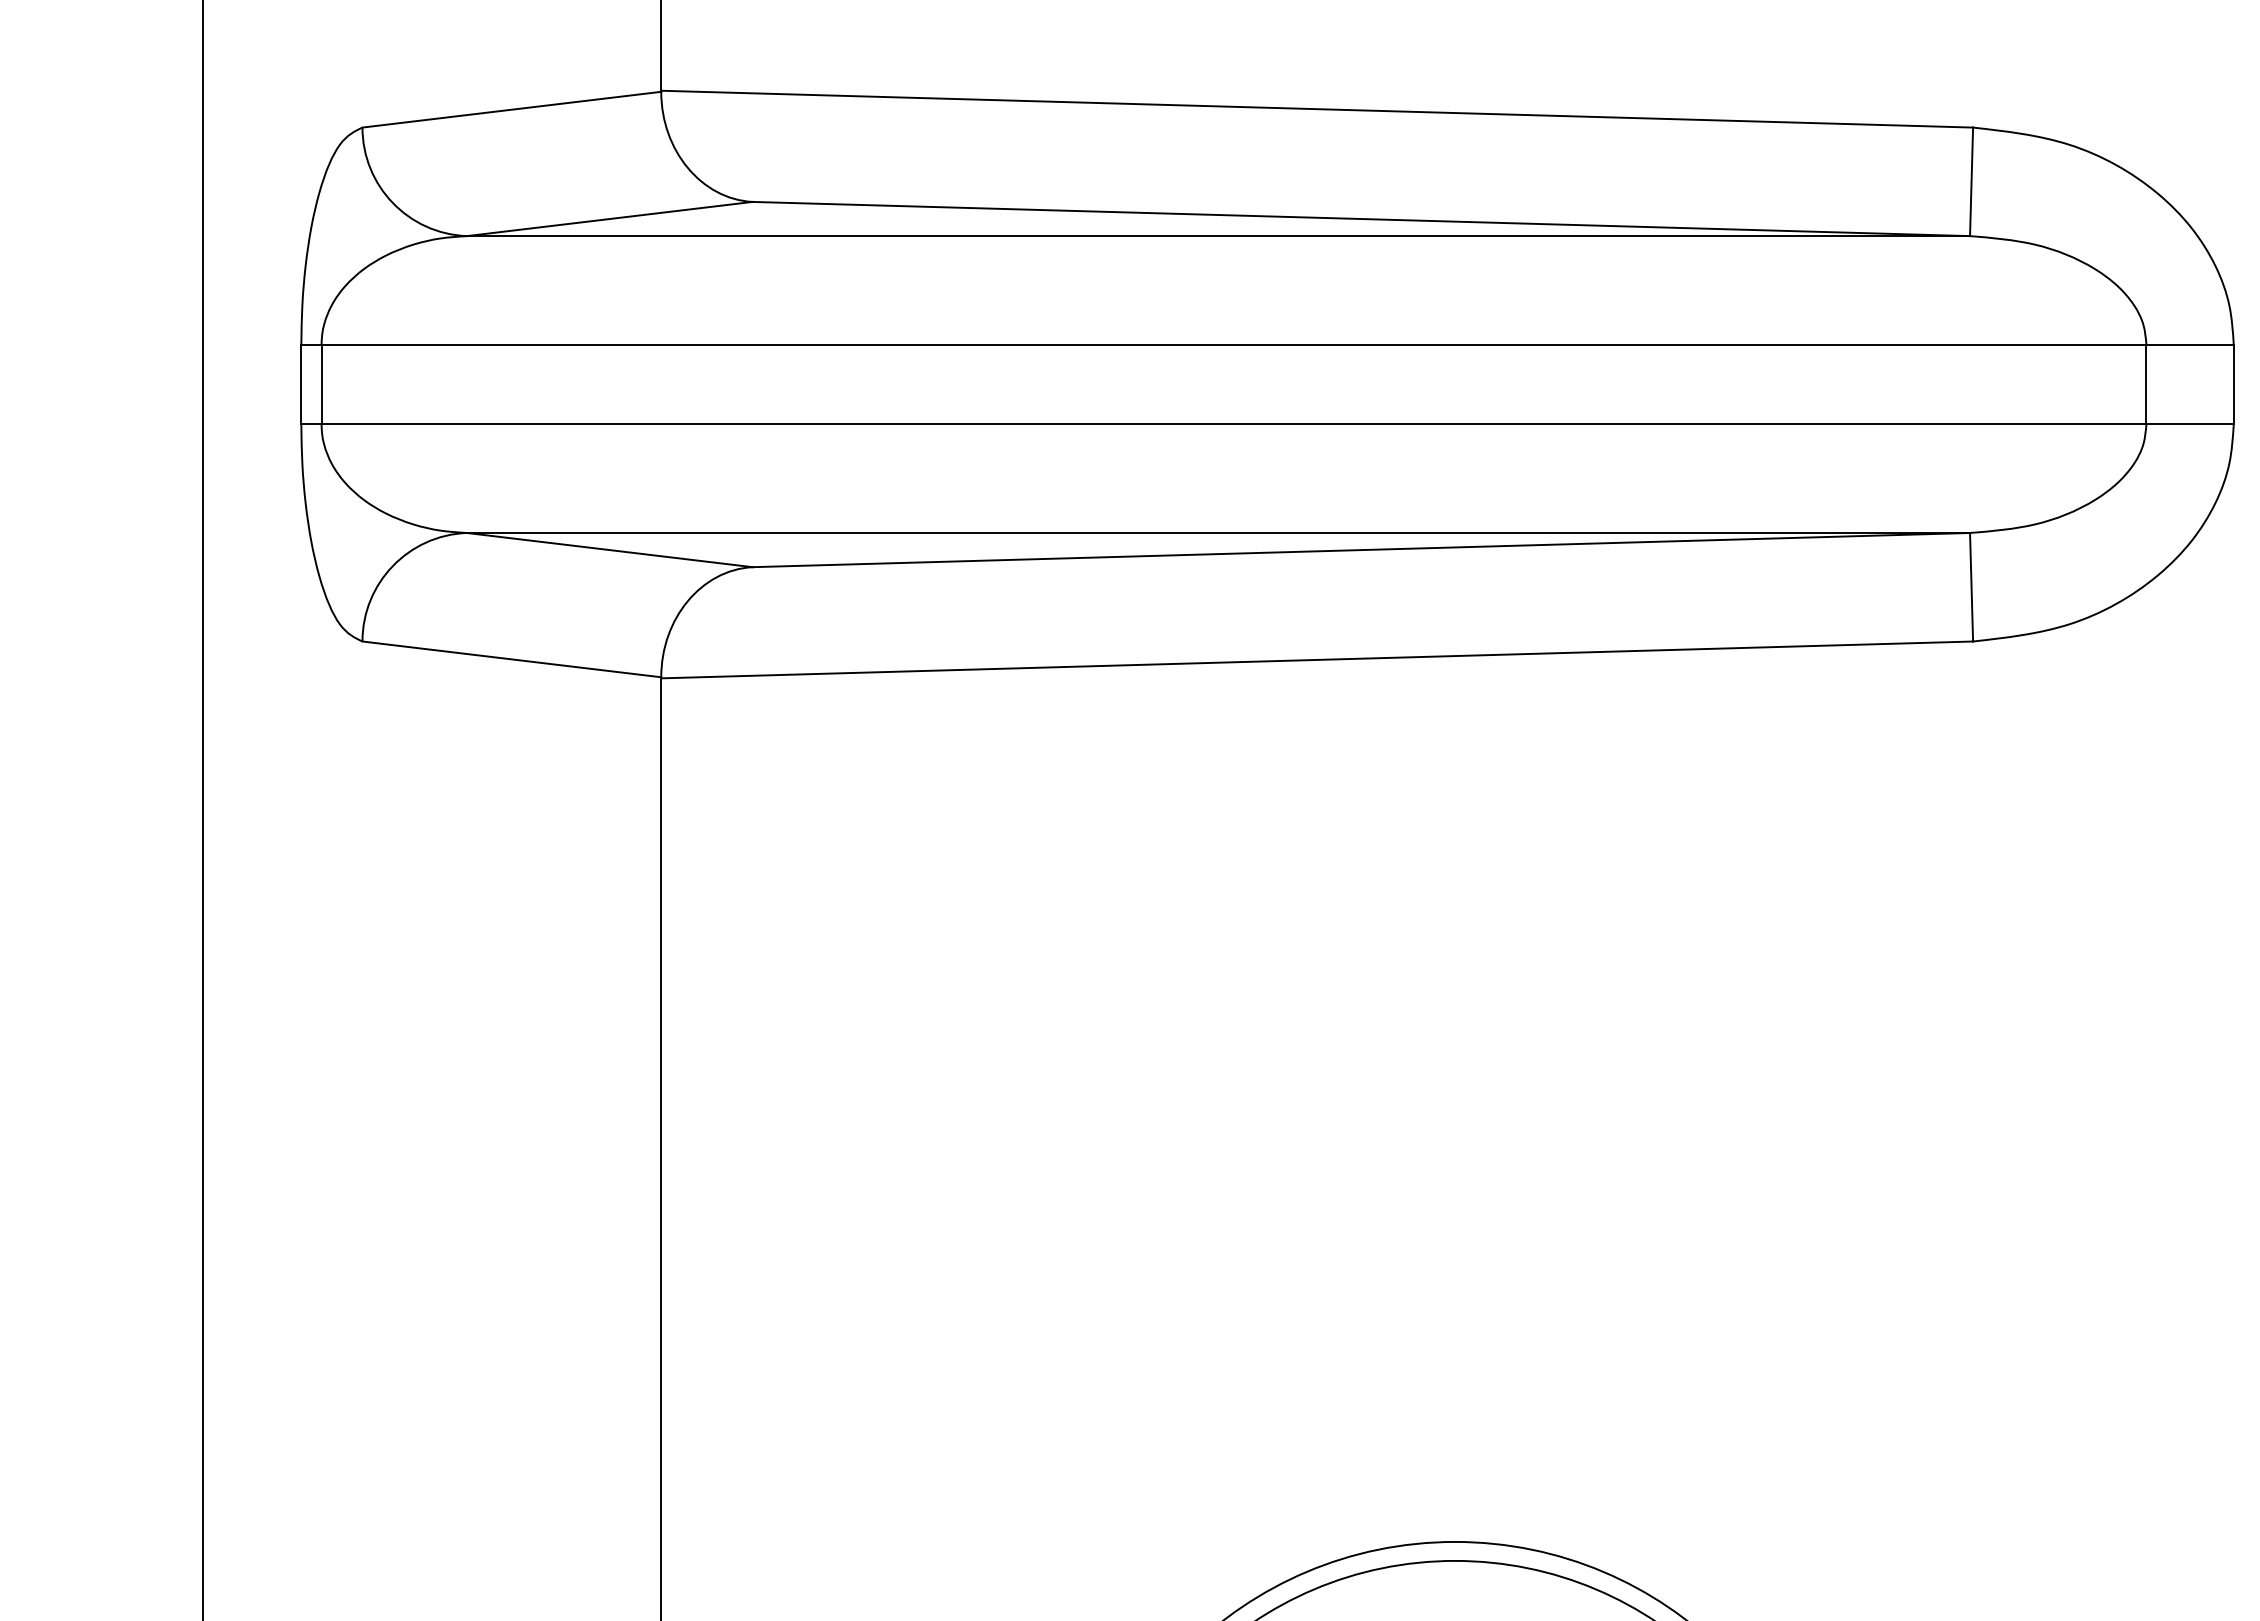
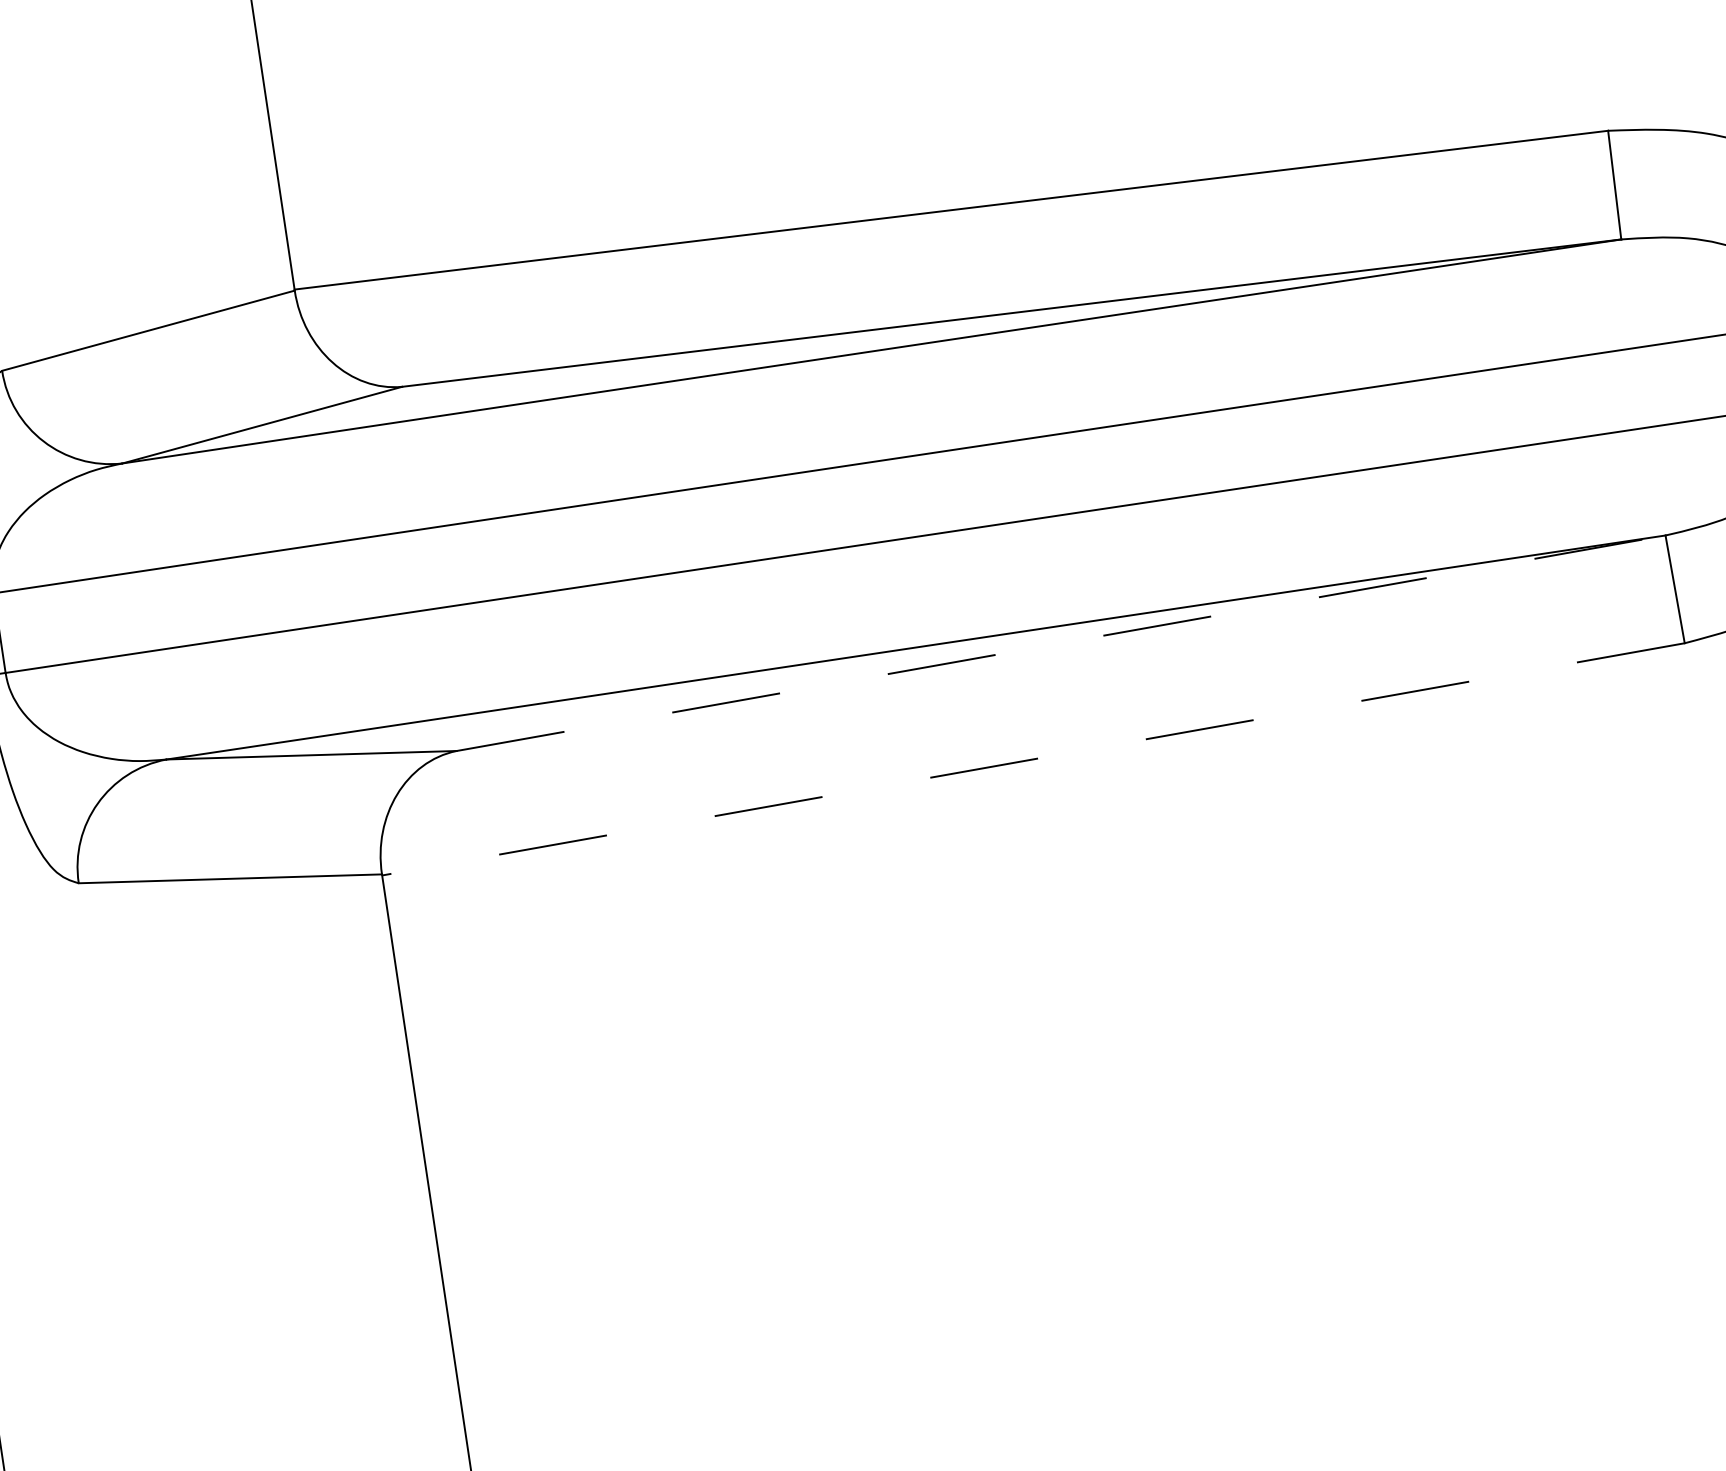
line: (1361, 550) -> (1061, 643), solid -> dashed
line: (1316, 659) -> (1032, 759), solid -> dashed

